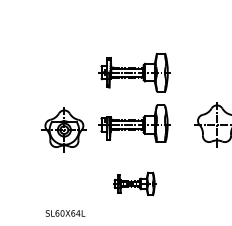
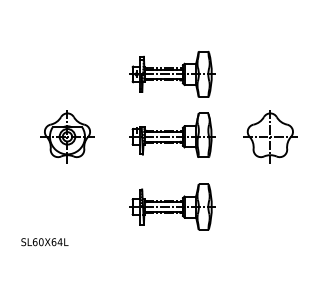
part: (64, 129) -> (67, 136), moved
part: (134, 183) -> (172, 206), size x1.67
text: (65, 213) -> (44, 242), moved

